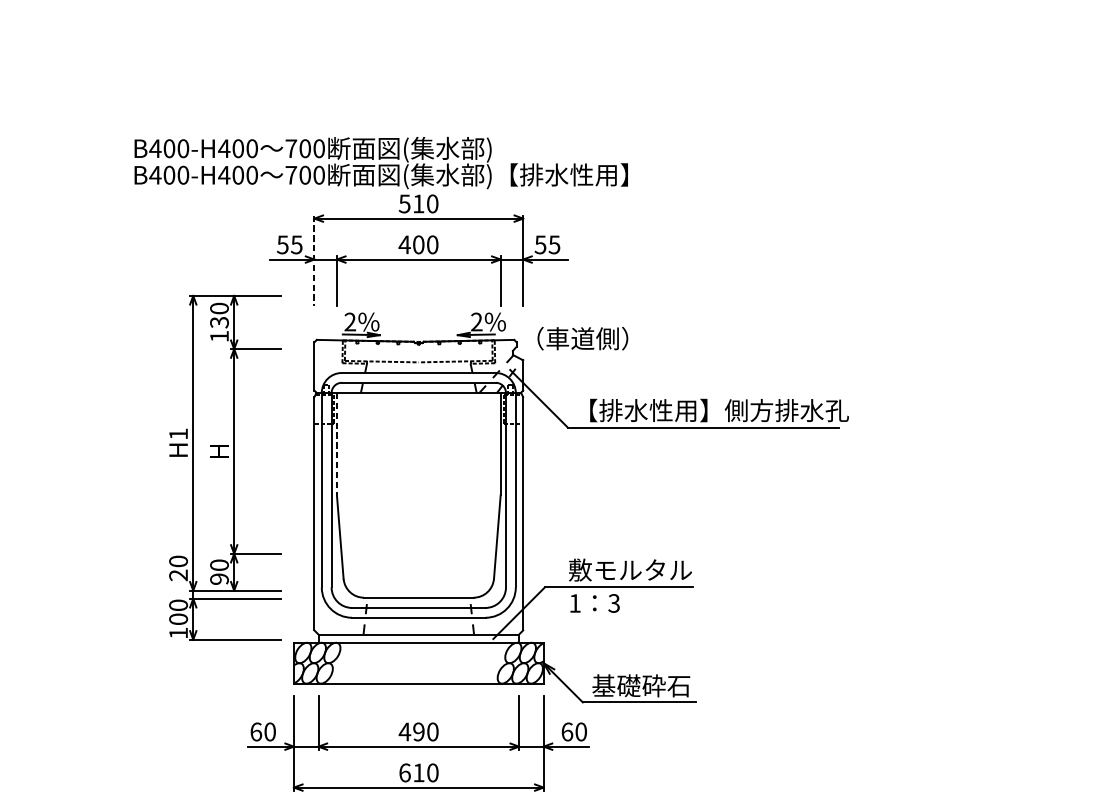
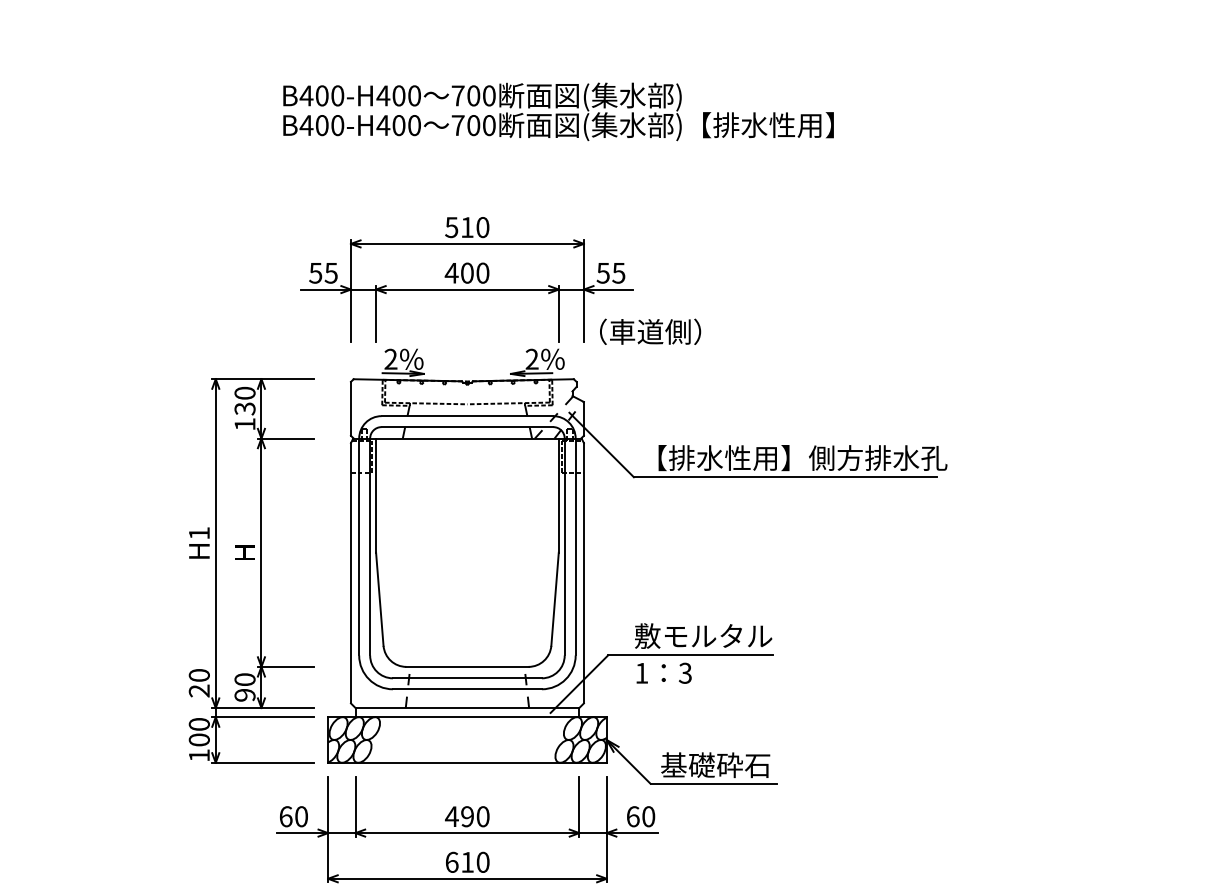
text: (381, 162) -> (558, 111), moved
line: (314, 261) -> (350, 291), dashed -> solid
text: (582, 338) -> (650, 331), moved
line: (337, 444) -> (376, 496), dashed -> solid
part: (225, 467) -> (251, 570), moved

